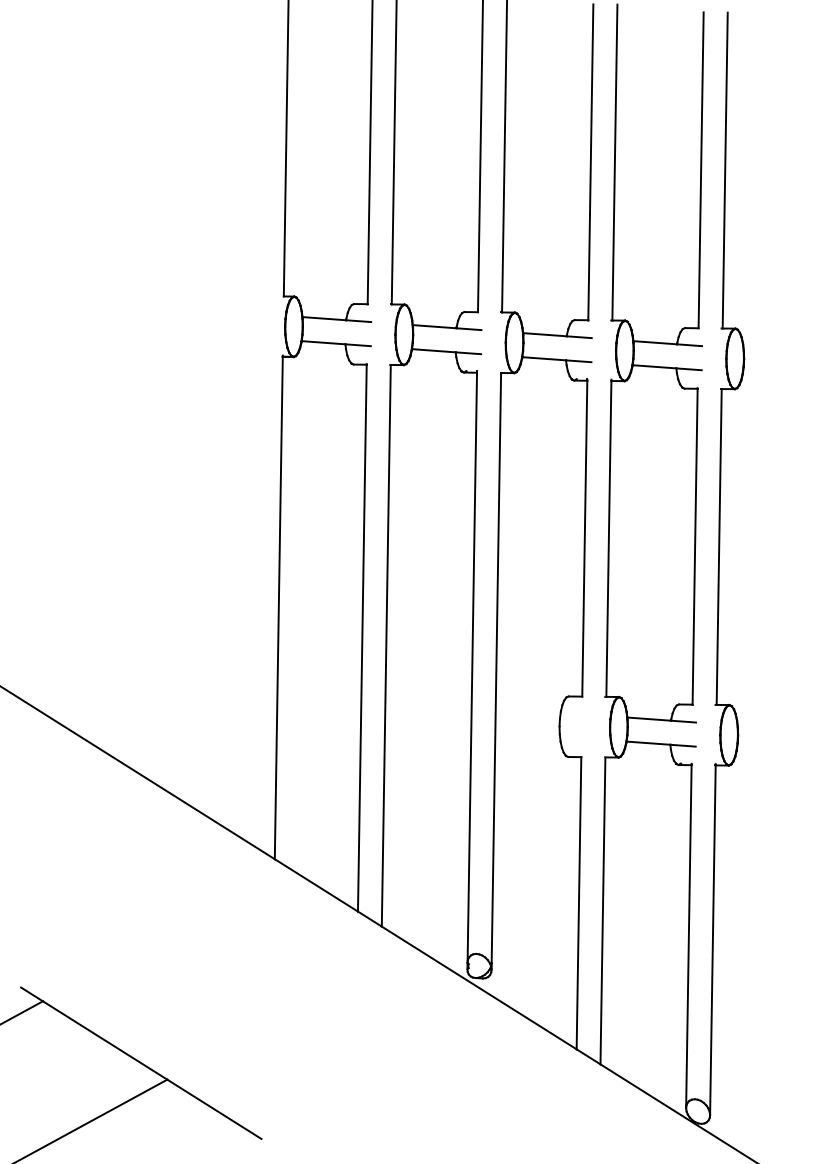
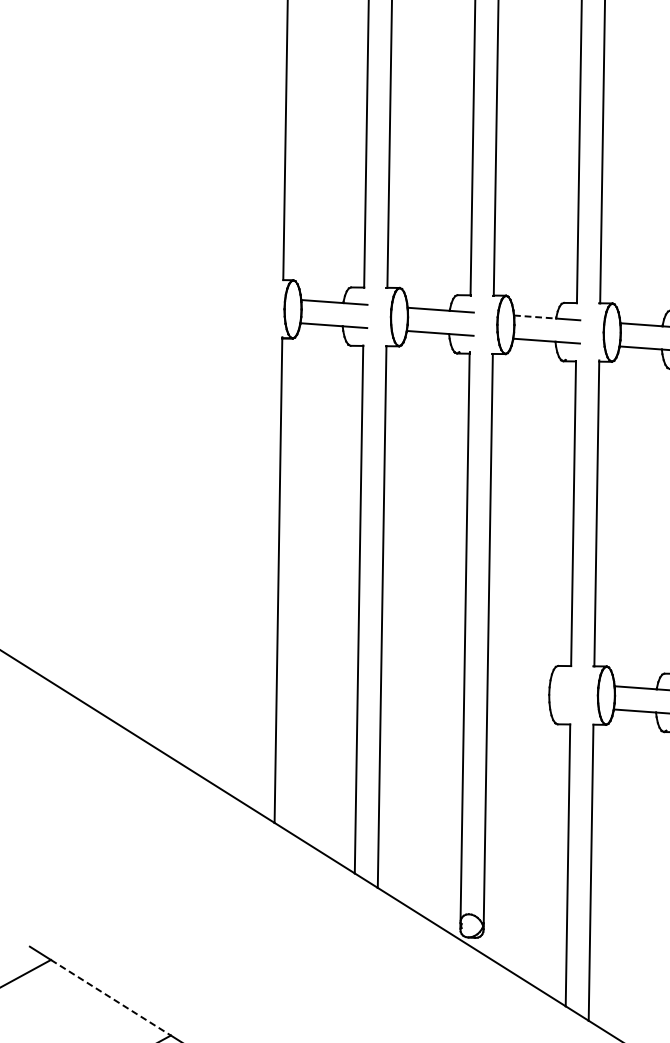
line: (544, 334) -> (534, 316), solid -> dashed
line: (105, 1040) -> (111, 997), solid -> dashed

